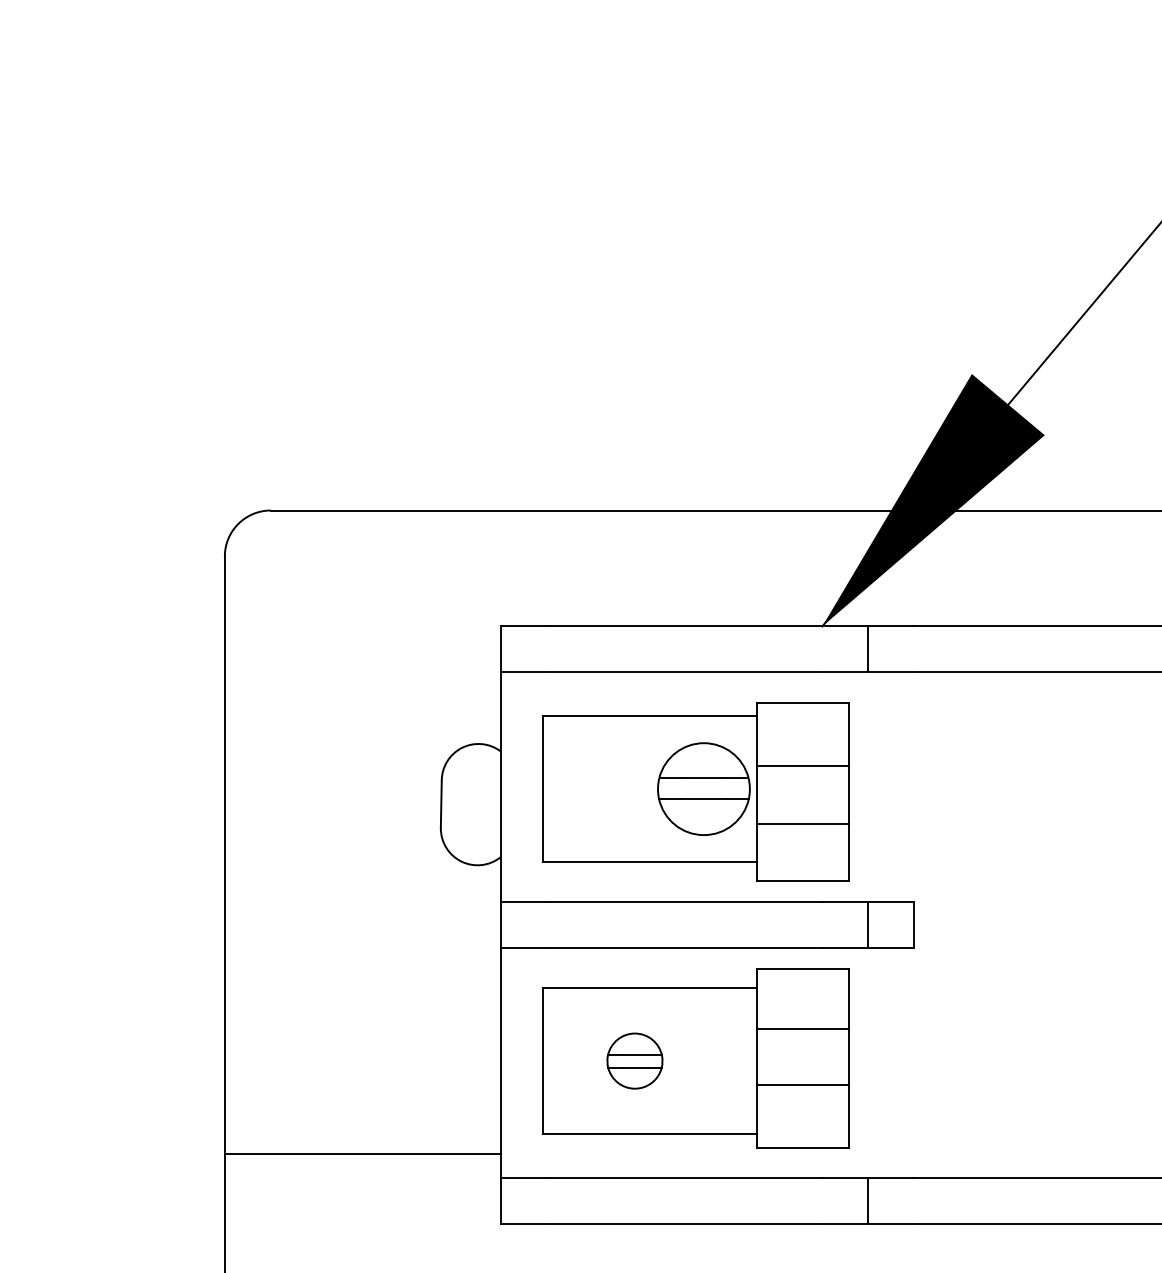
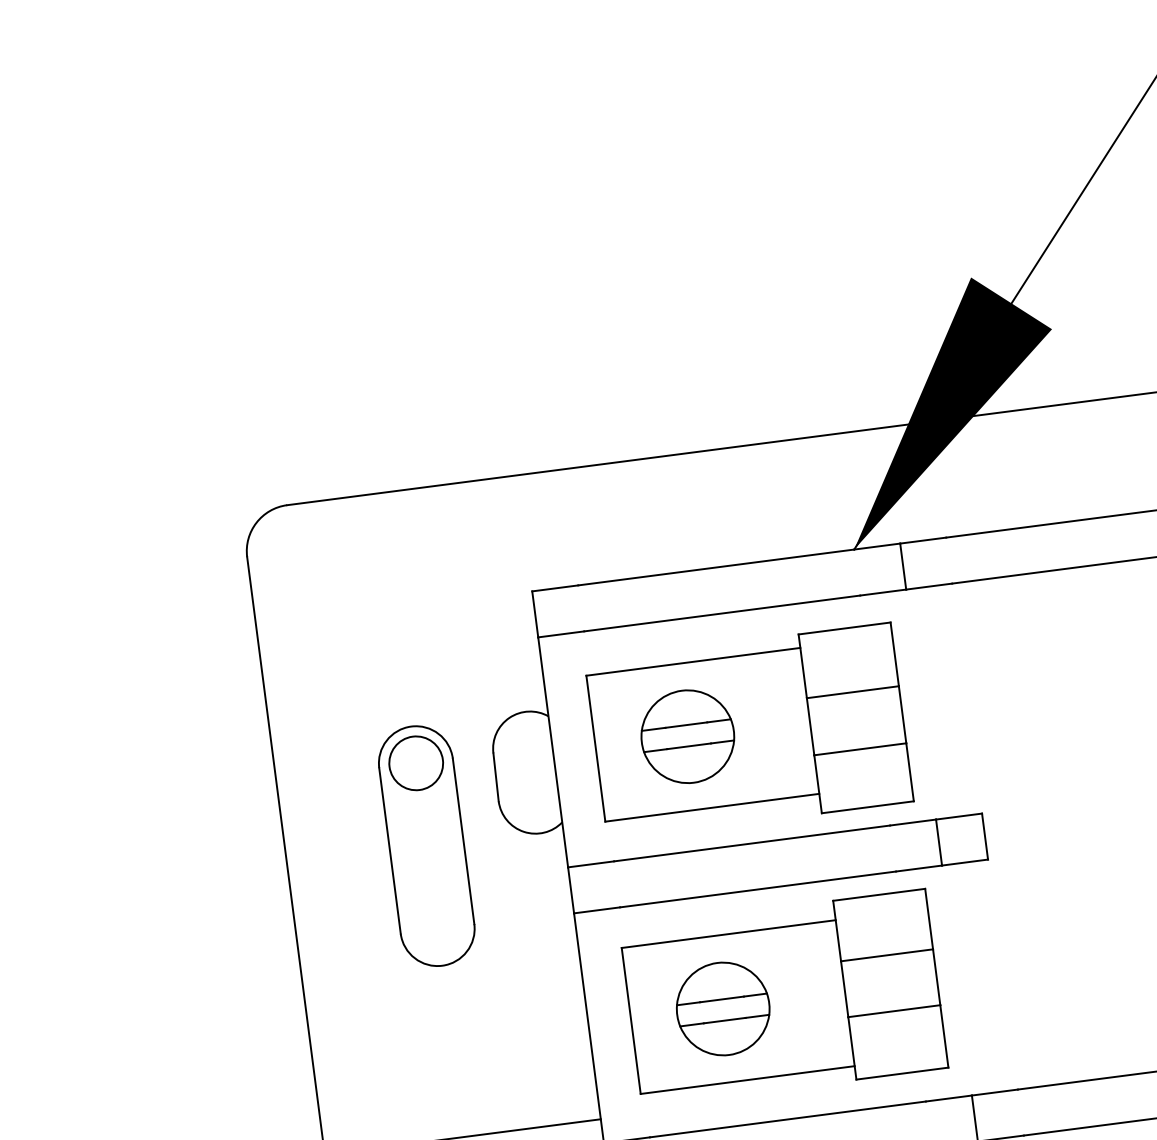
part: (703, 788) -> (687, 736), moved
part: (364, 863) -> (426, 846), added
part: (634, 1060) -> (722, 1008), size x1.67

